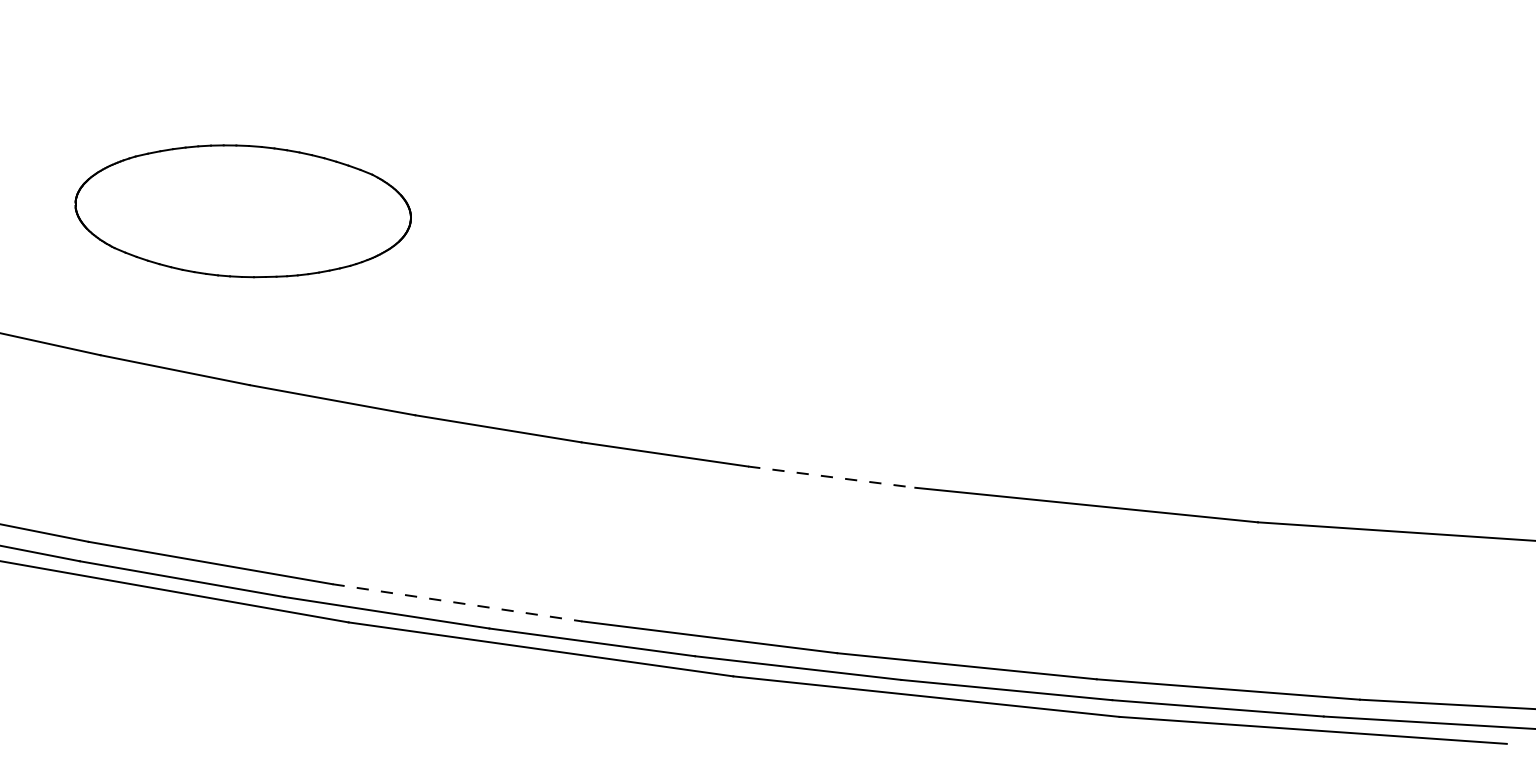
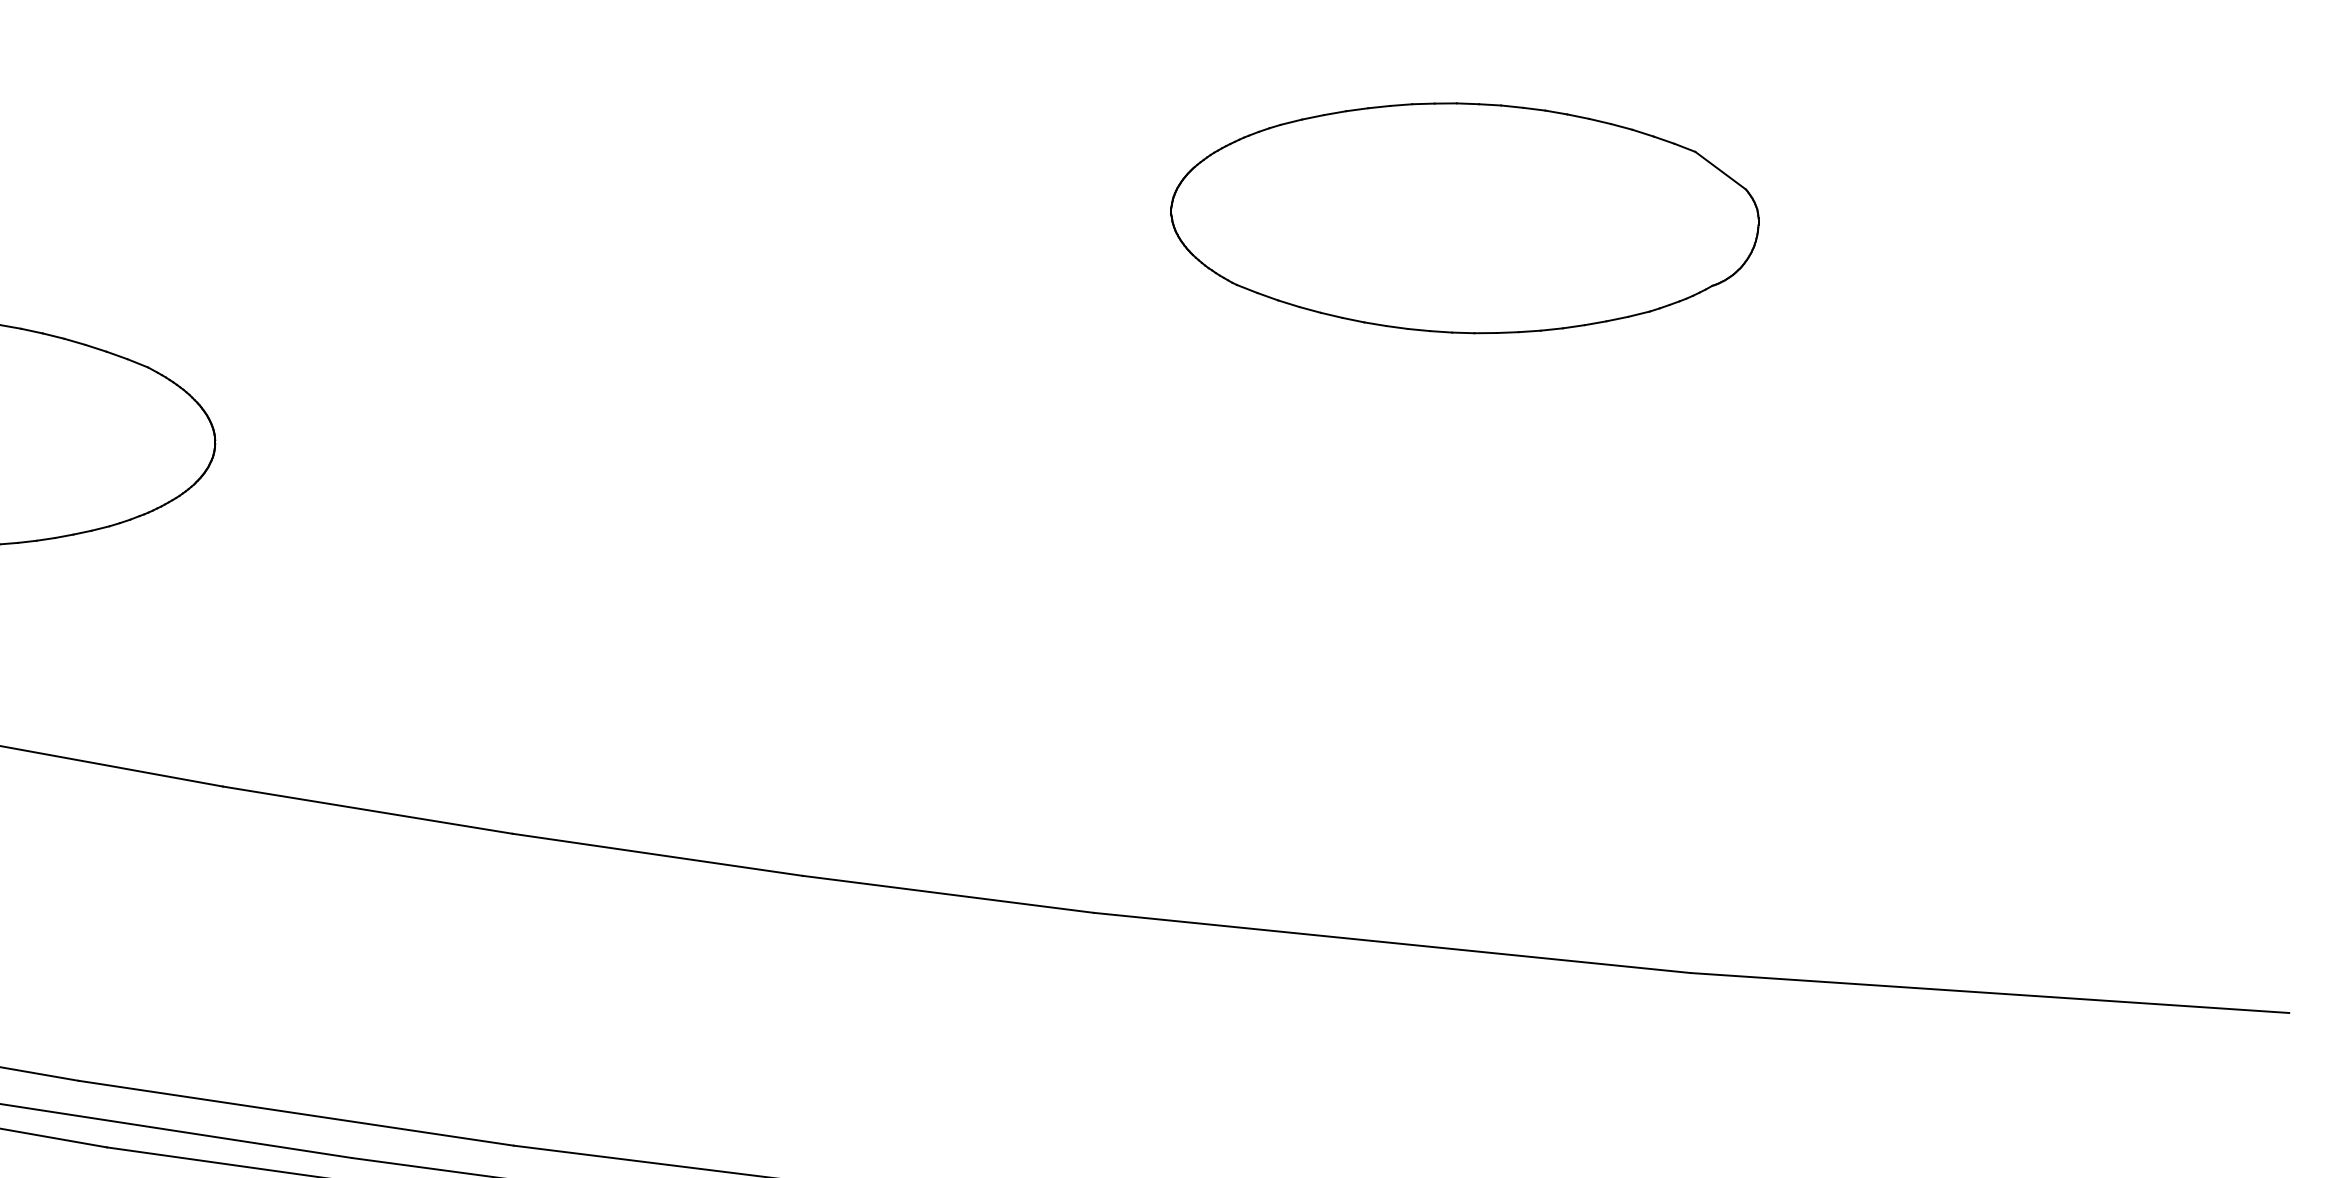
part: (1127, 88) -> (1463, 217), added
line: (832, 477) -> (949, 894), dashed -> solid
line: (457, 602) -> (296, 1112), dashed -> solid

